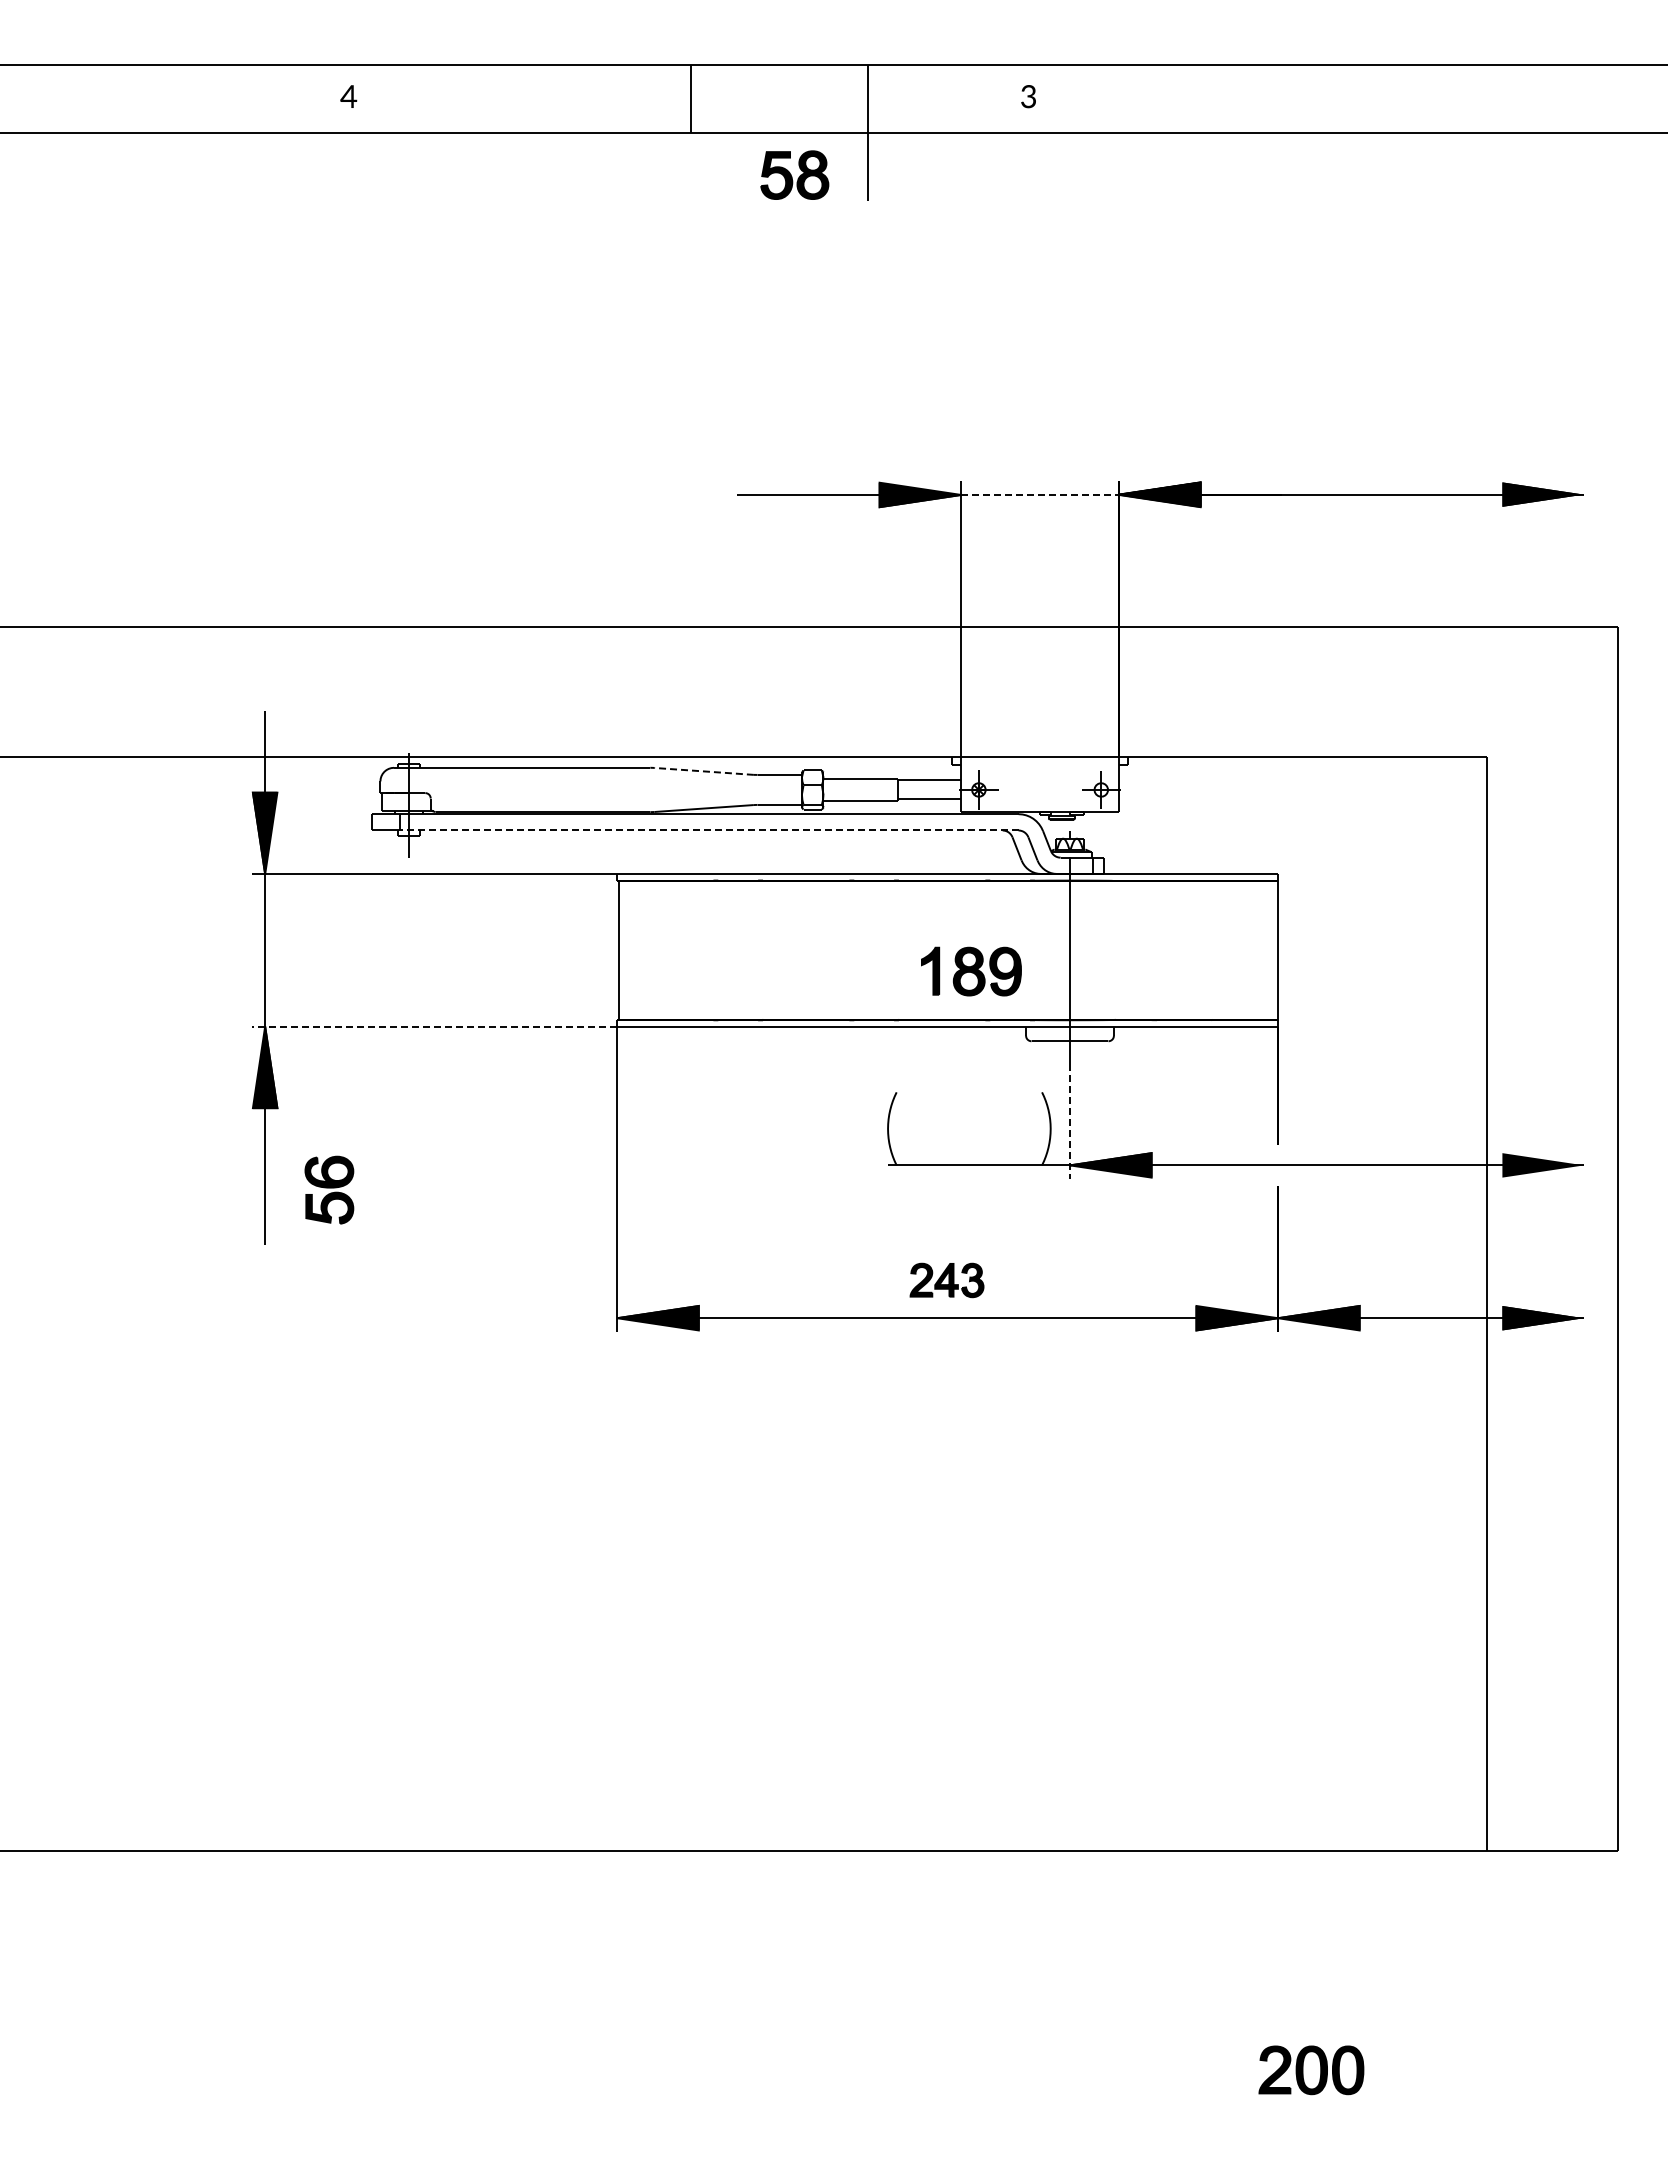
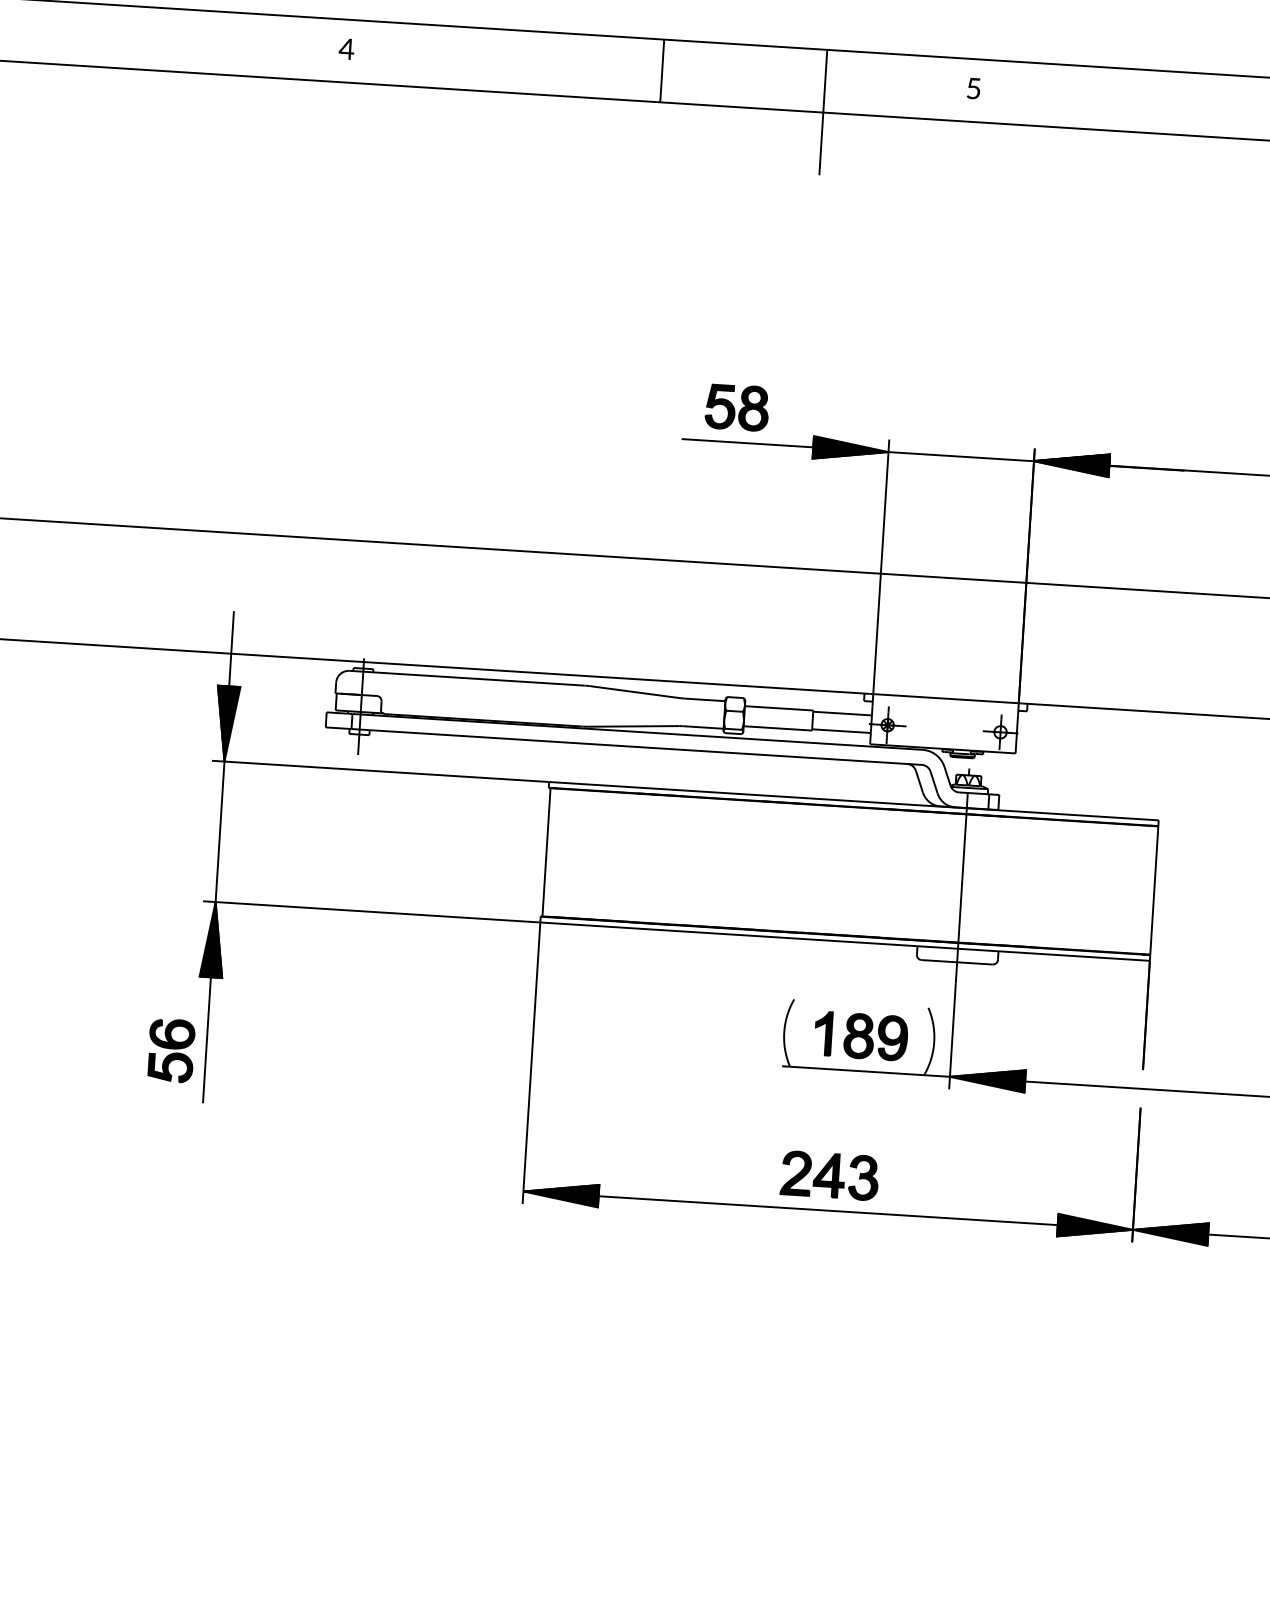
text: (1028, 96) -> (973, 88), 3 -> 5
part: (794, 174) -> (736, 406), moved
line: (1040, 494) -> (961, 456), dashed -> solid
line: (704, 771) -> (635, 692), dashed -> solid
line: (708, 830) -> (635, 746), dashed -> solid
part: (971, 971) -> (861, 1036), moved
line: (434, 1026) -> (371, 911), dashed -> solid
line: (1070, 1121) -> (952, 1036), dashed -> solid
part: (329, 1189) -> (171, 1050), moved
part: (946, 1280) -> (829, 1175), size x1.43

